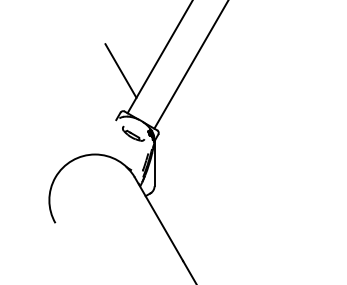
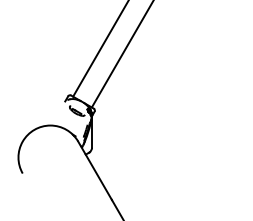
line: (120, 70) -> (68, 66), removed

